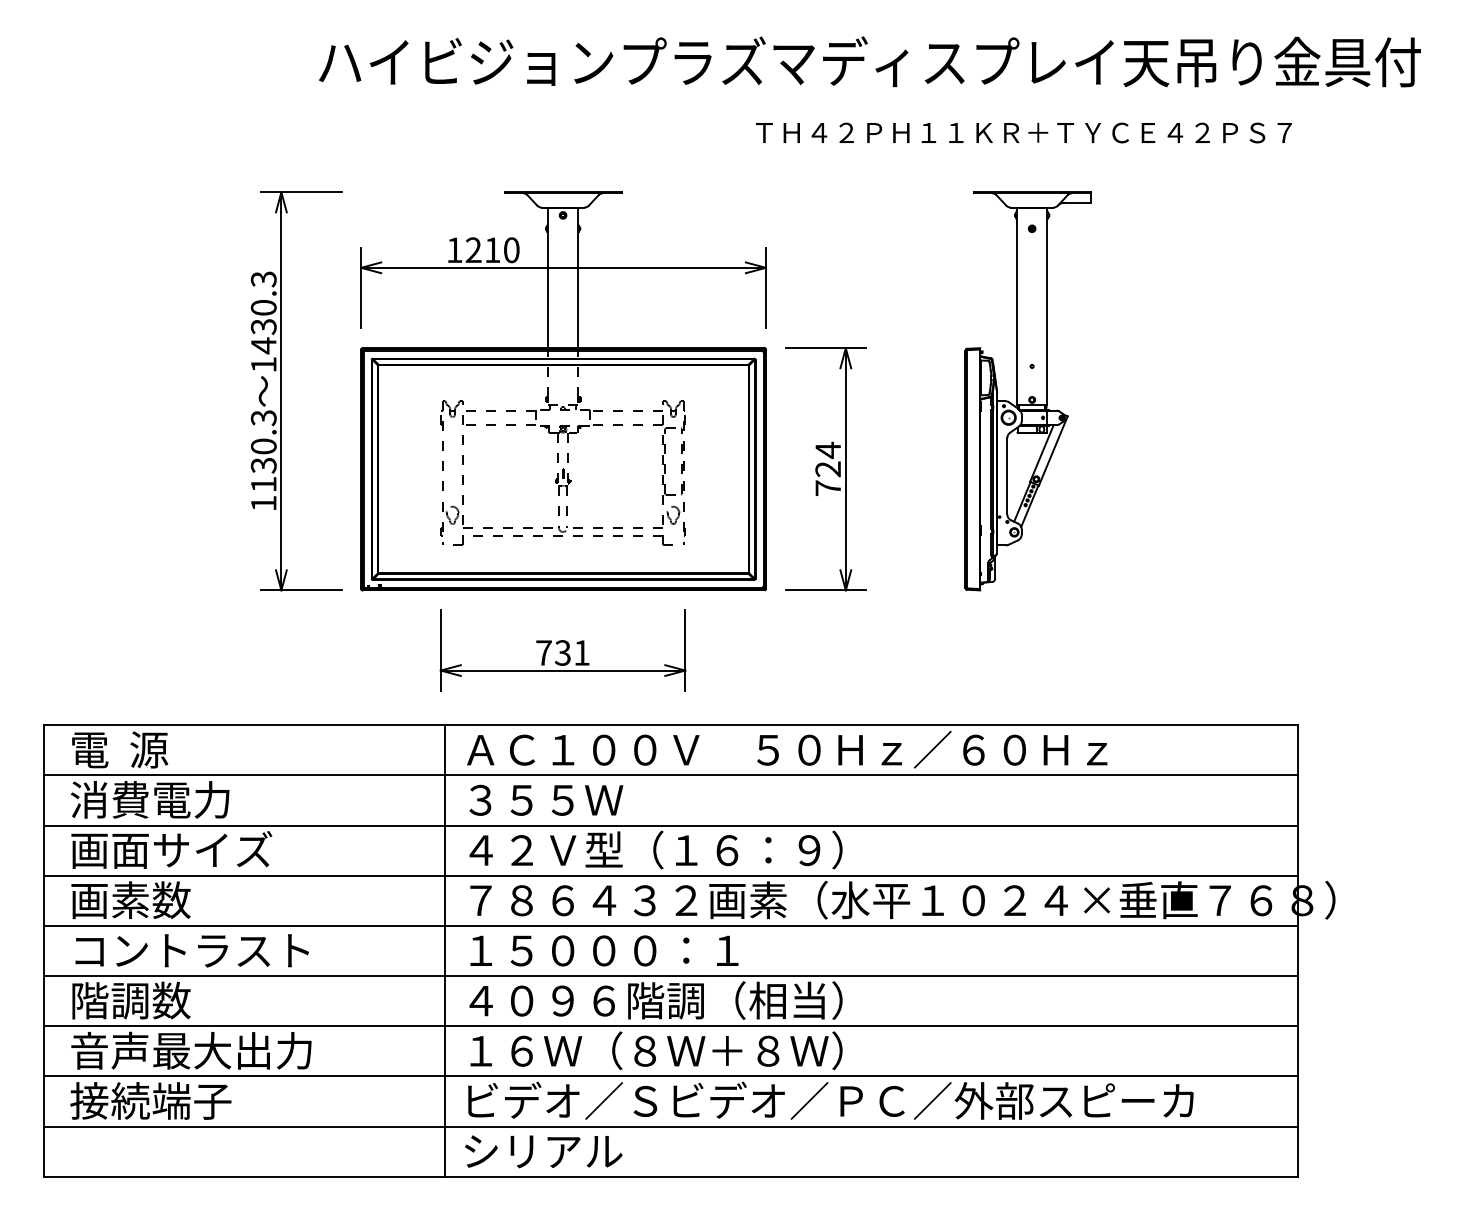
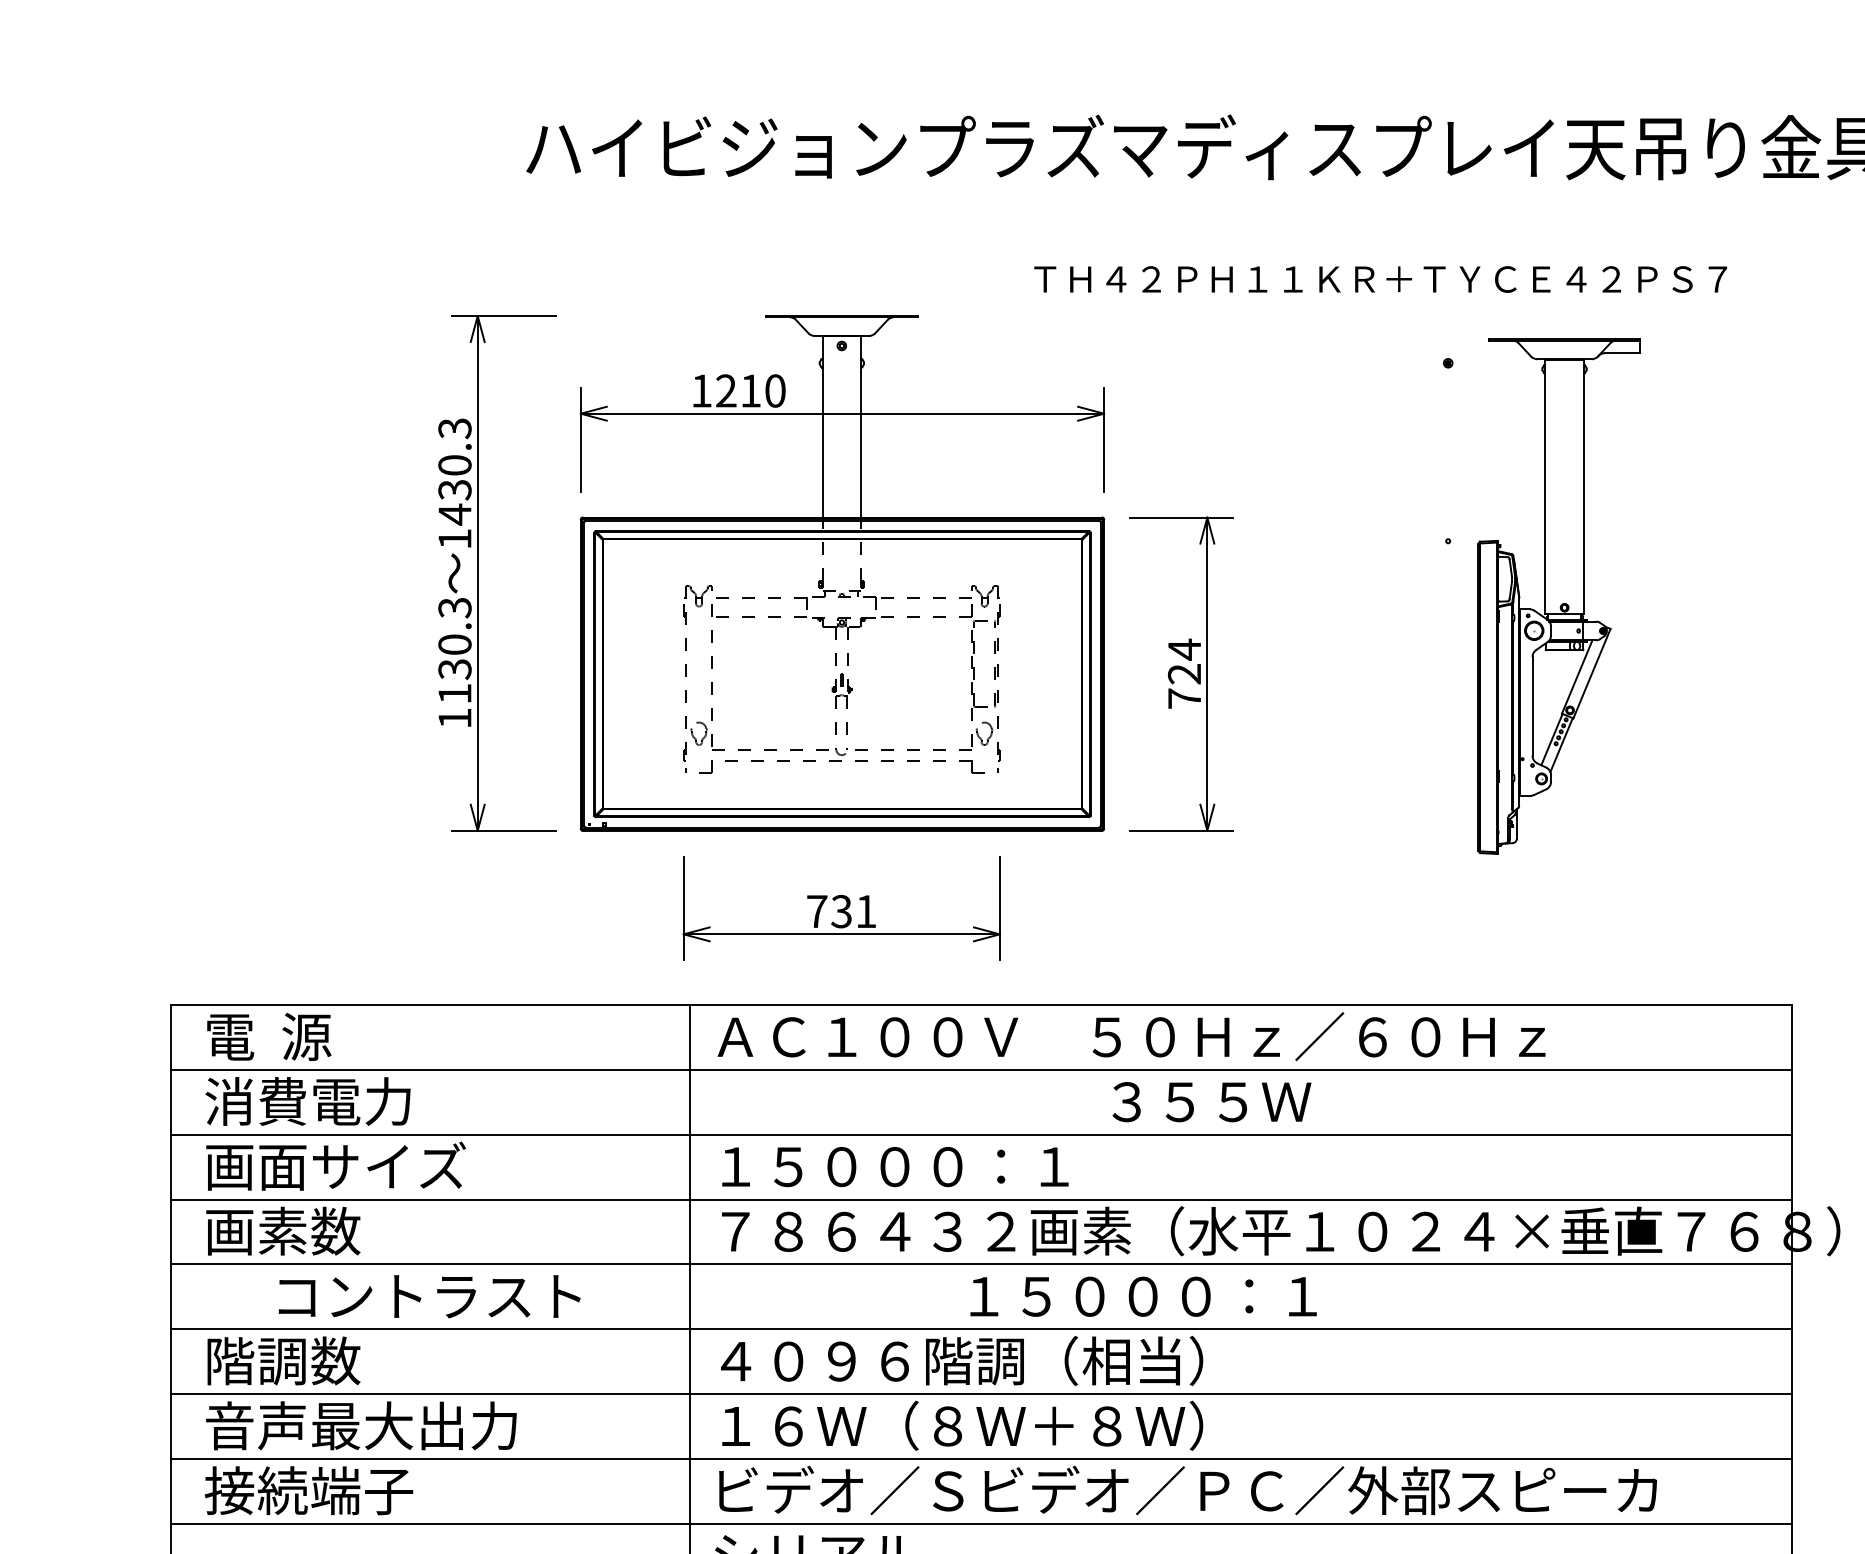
text: (1023, 132) -> (1380, 278), moved
part: (1027, 391) -> (1558, 596), moved
text: (546, 799) -> (1212, 1101), moved
text: (655, 849) -> (961, 1165), ４２Ｖ型（１６：９） -> １５０００：１
text: (191, 950) -> (428, 1296), moved
text: (604, 950) -> (1143, 1296), moved

